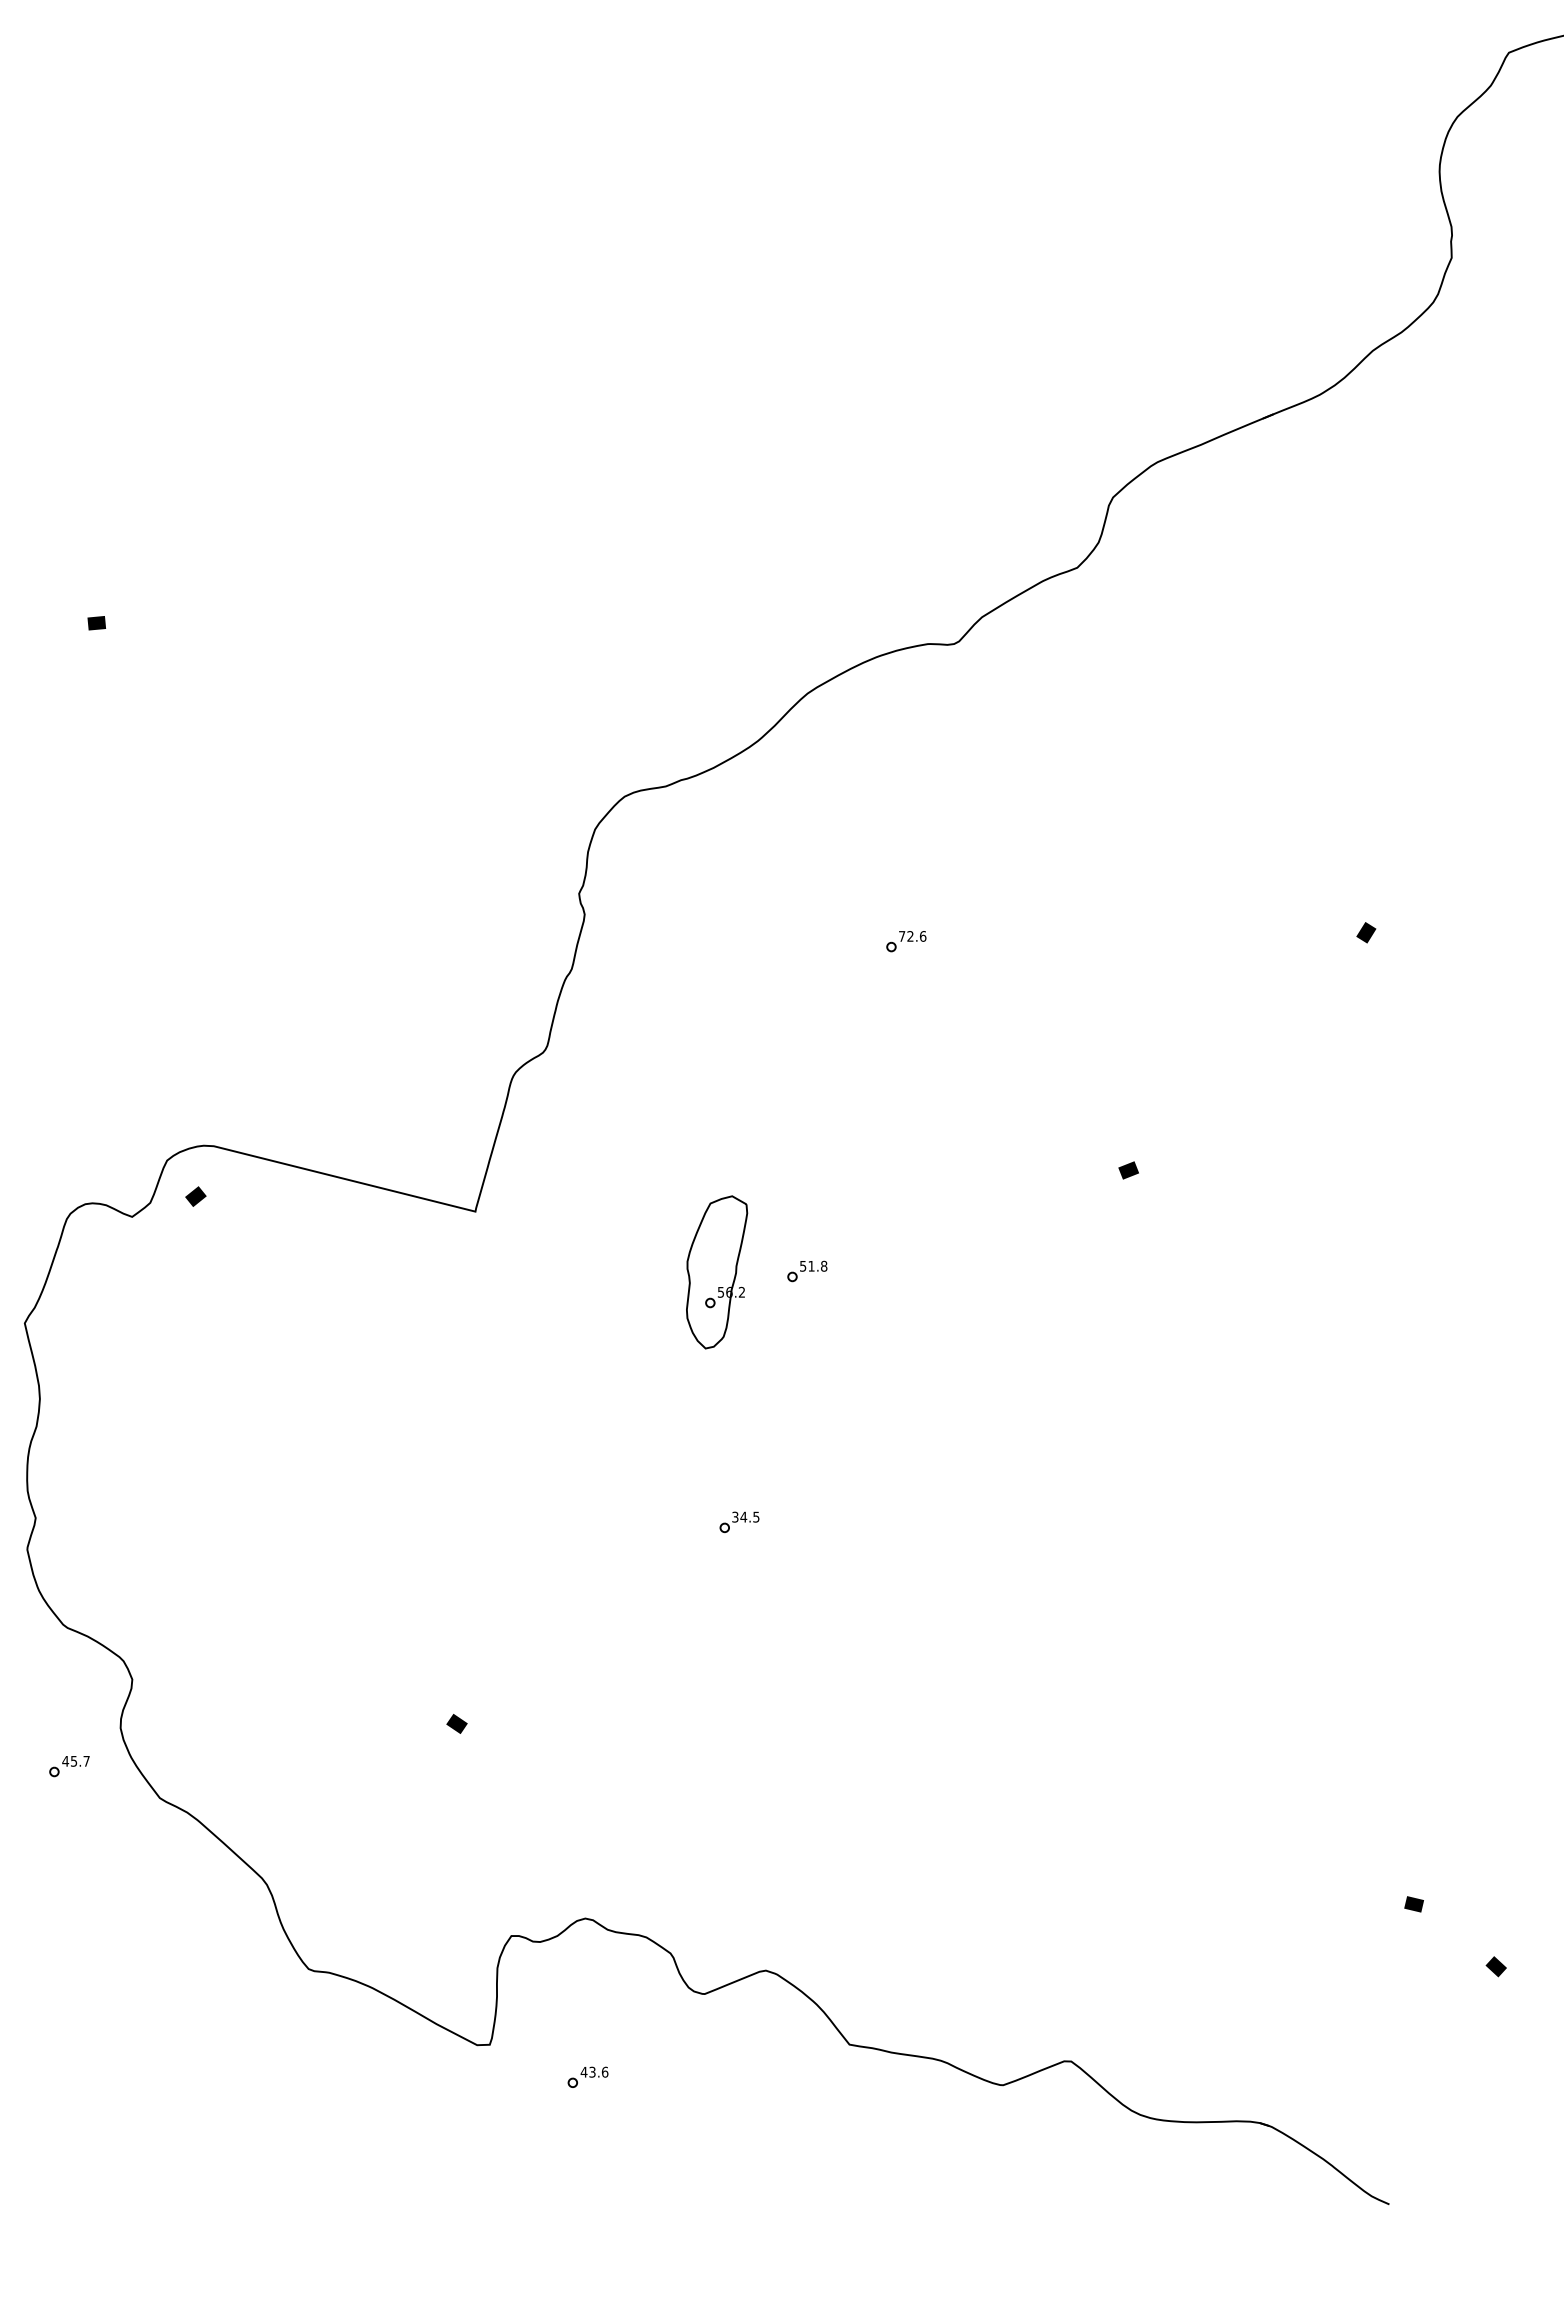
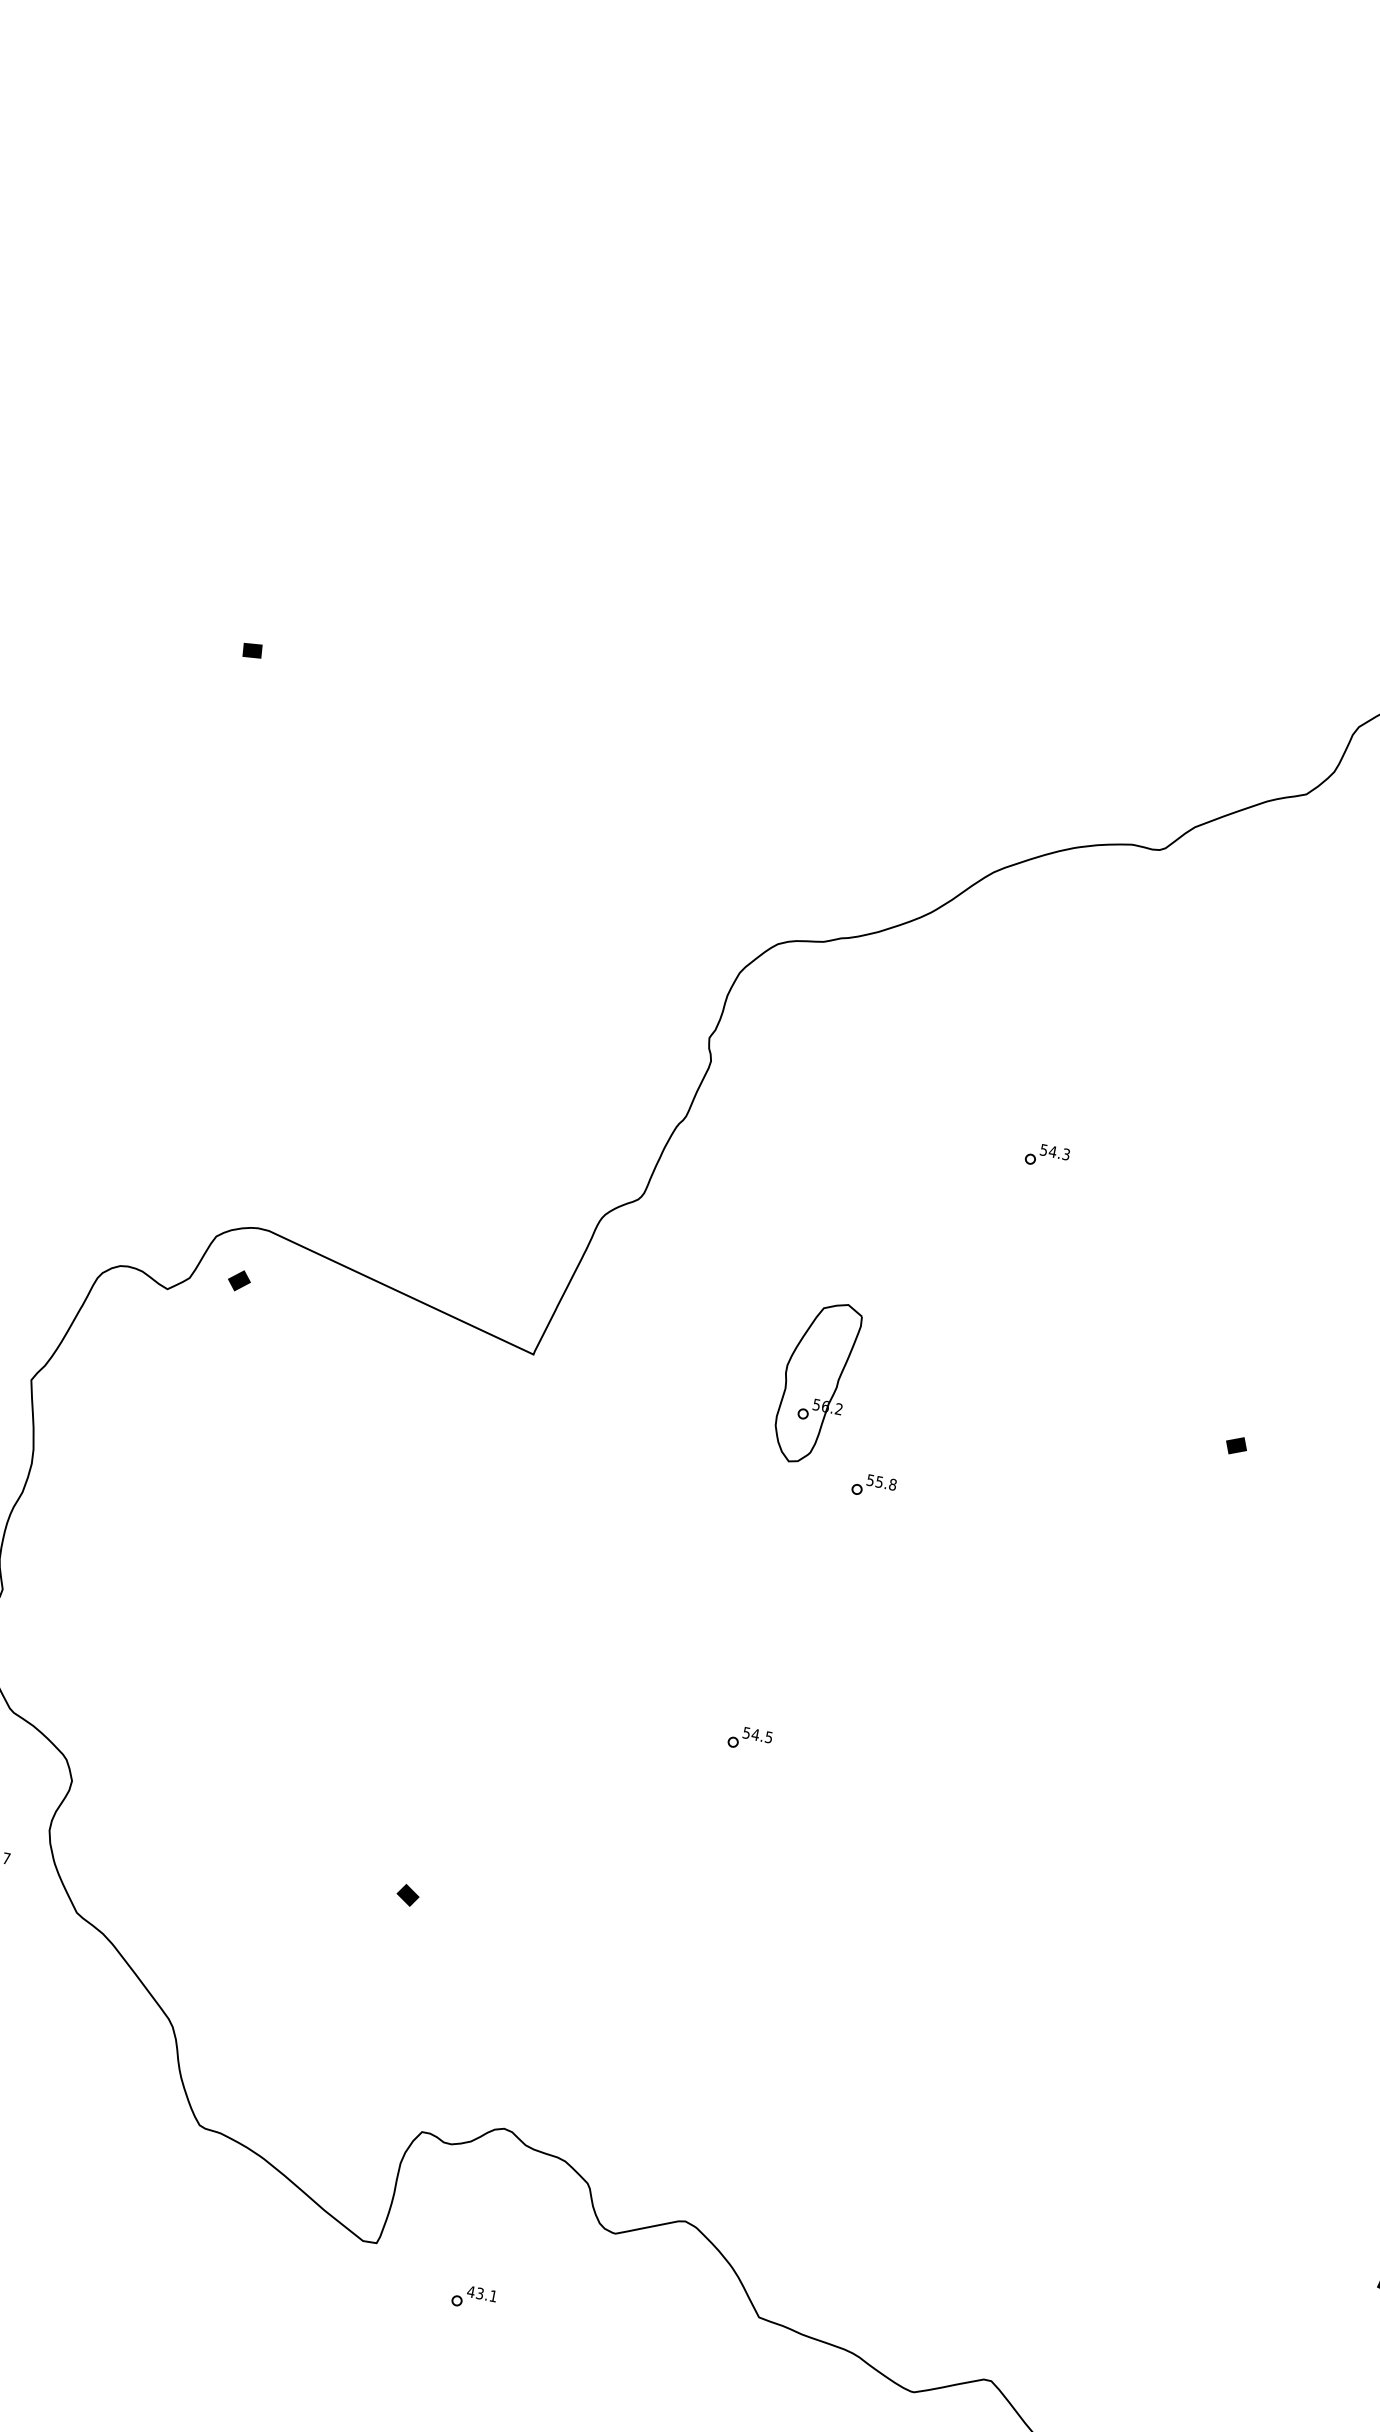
text: (912, 936) -> (1054, 1152), 72.6 -> 54.3
text: (811, 1266) -> (879, 1482), 51.8 -> 55.8
part: (717, 1272) -> (817, 1383), moved
text: (735, 1516) -> (746, 1732), 34.5 -> 54.5
text: (604, 2071) -> (493, 2295), 43.6 -> 43.1

